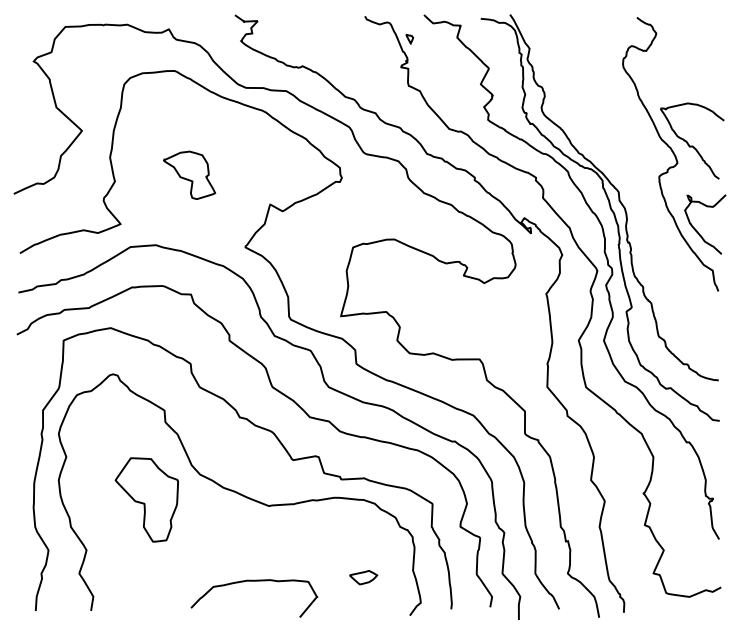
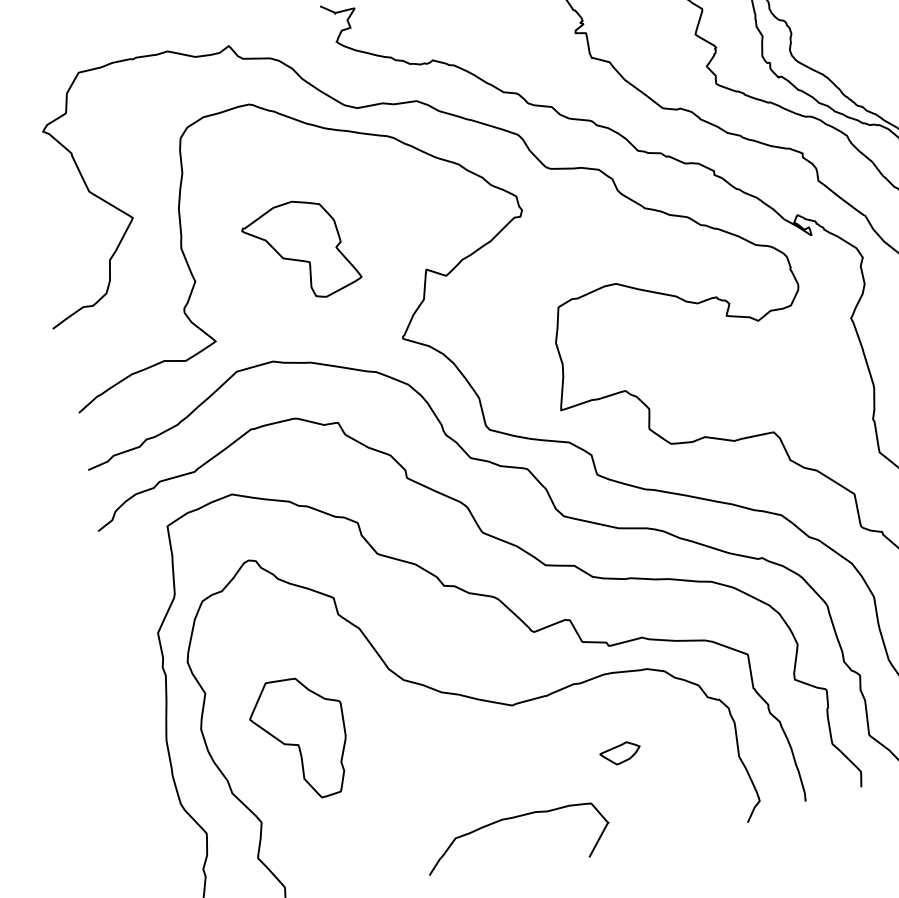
part: (189, 175) -> (301, 251), size x1.43
part: (146, 499) -> (300, 738), moved
part: (363, 577) -> (620, 753), moved

